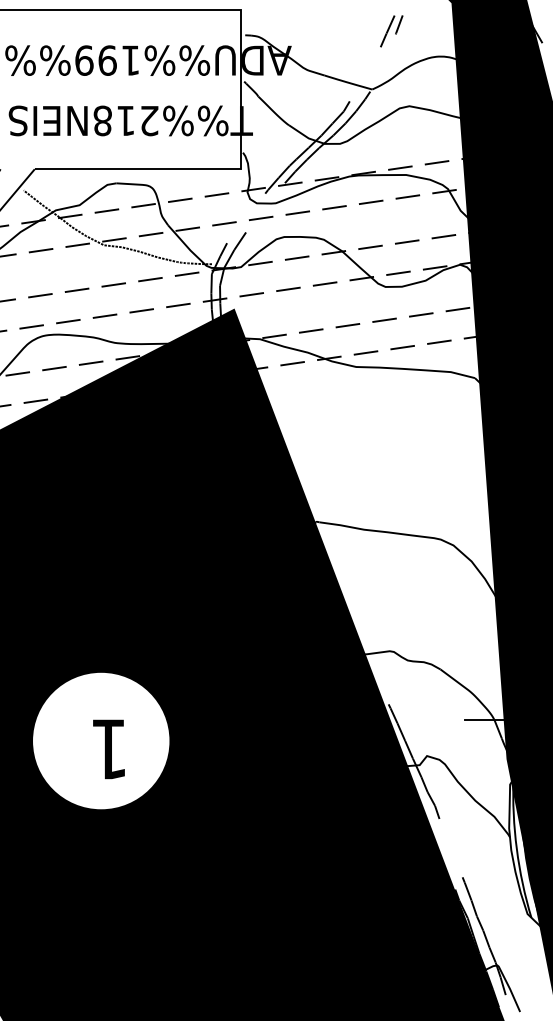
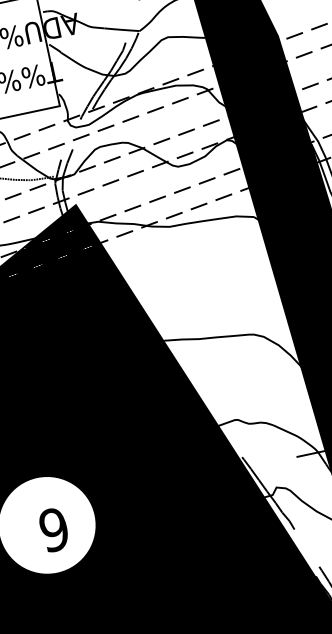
text: (109, 749) -> (54, 530), 1 -> 6

